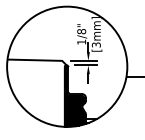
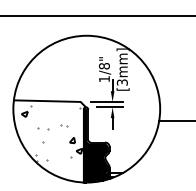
hatch: (38, 86) -> (51, 133), added

